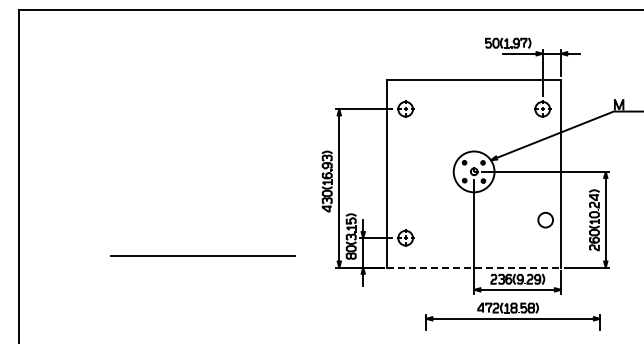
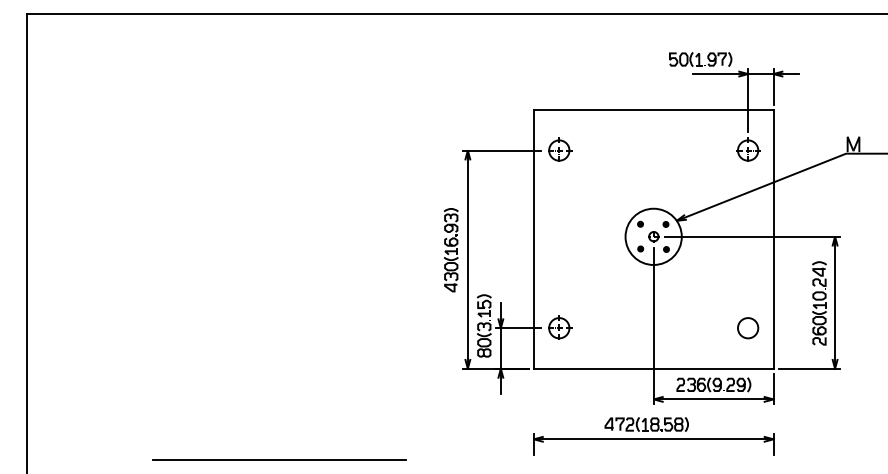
circle: (545, 219) -> (747, 327), moved
line: (202, 255) -> (279, 459), moved
line: (474, 267) -> (654, 368), dashed -> solid
part: (512, 316) -> (652, 436), moved

